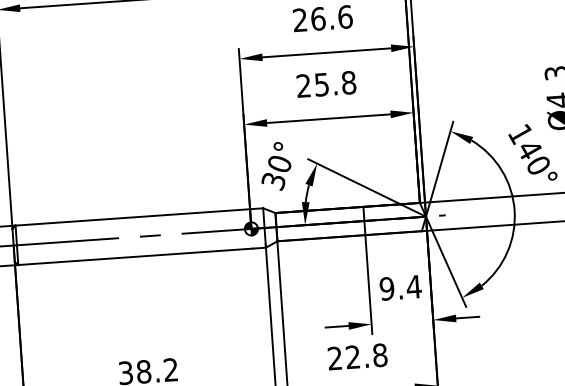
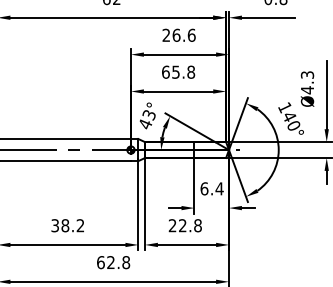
text: (303, 84) -> (165, 71), 25.8 -> 65.8
text: (275, 172) -> (146, 119), 30° -> 43°
text: (387, 288) -> (204, 188), 9.4 -> 6.4

